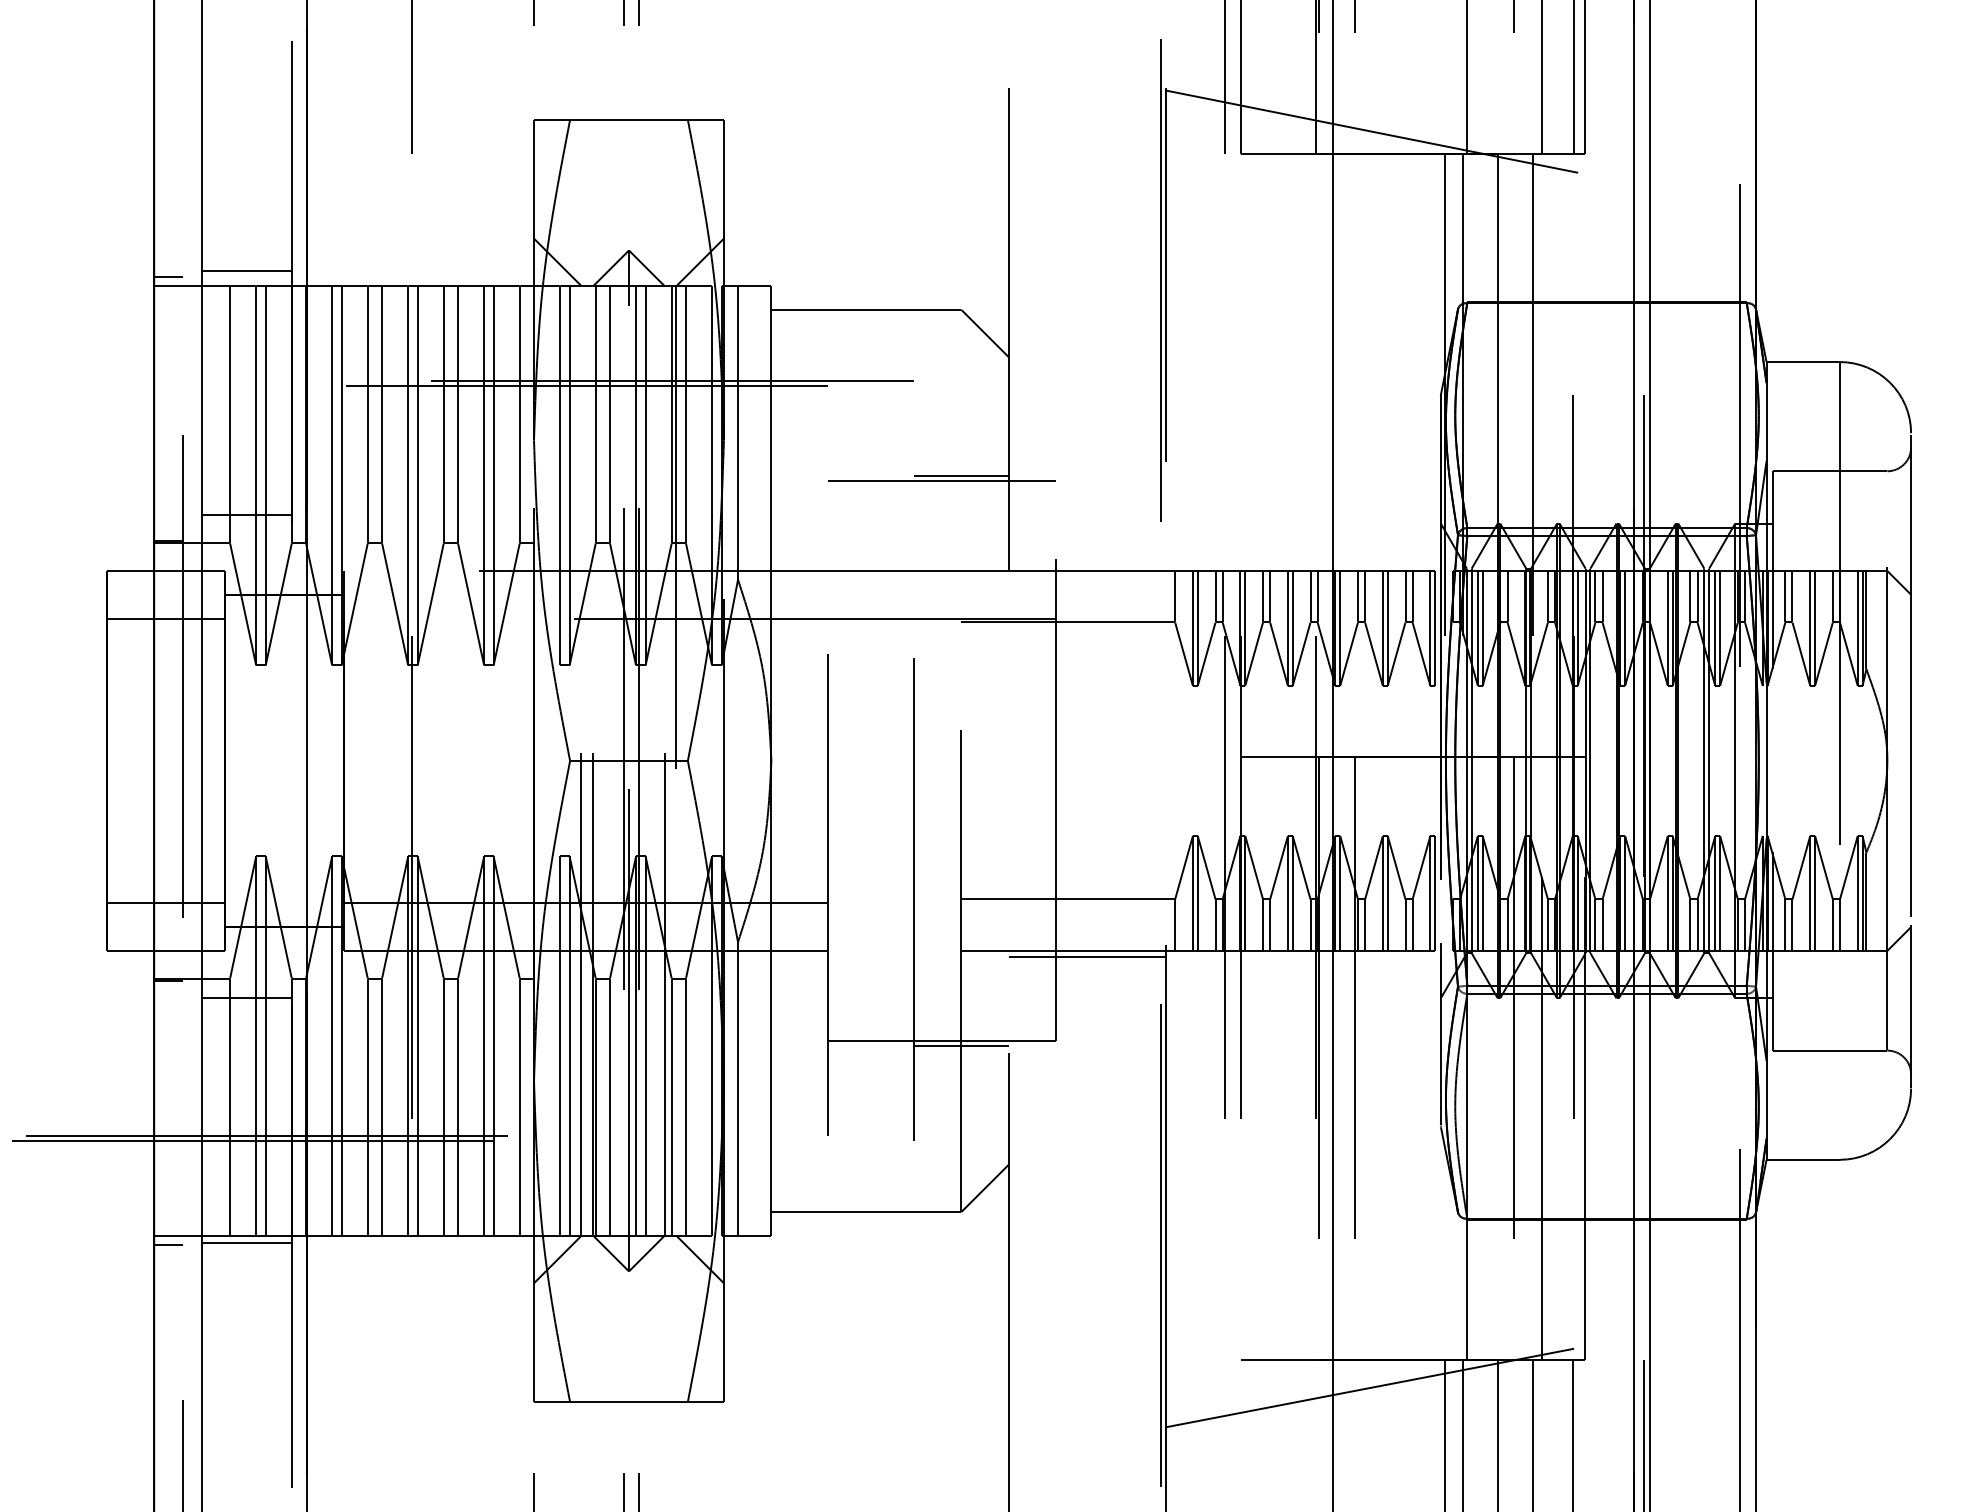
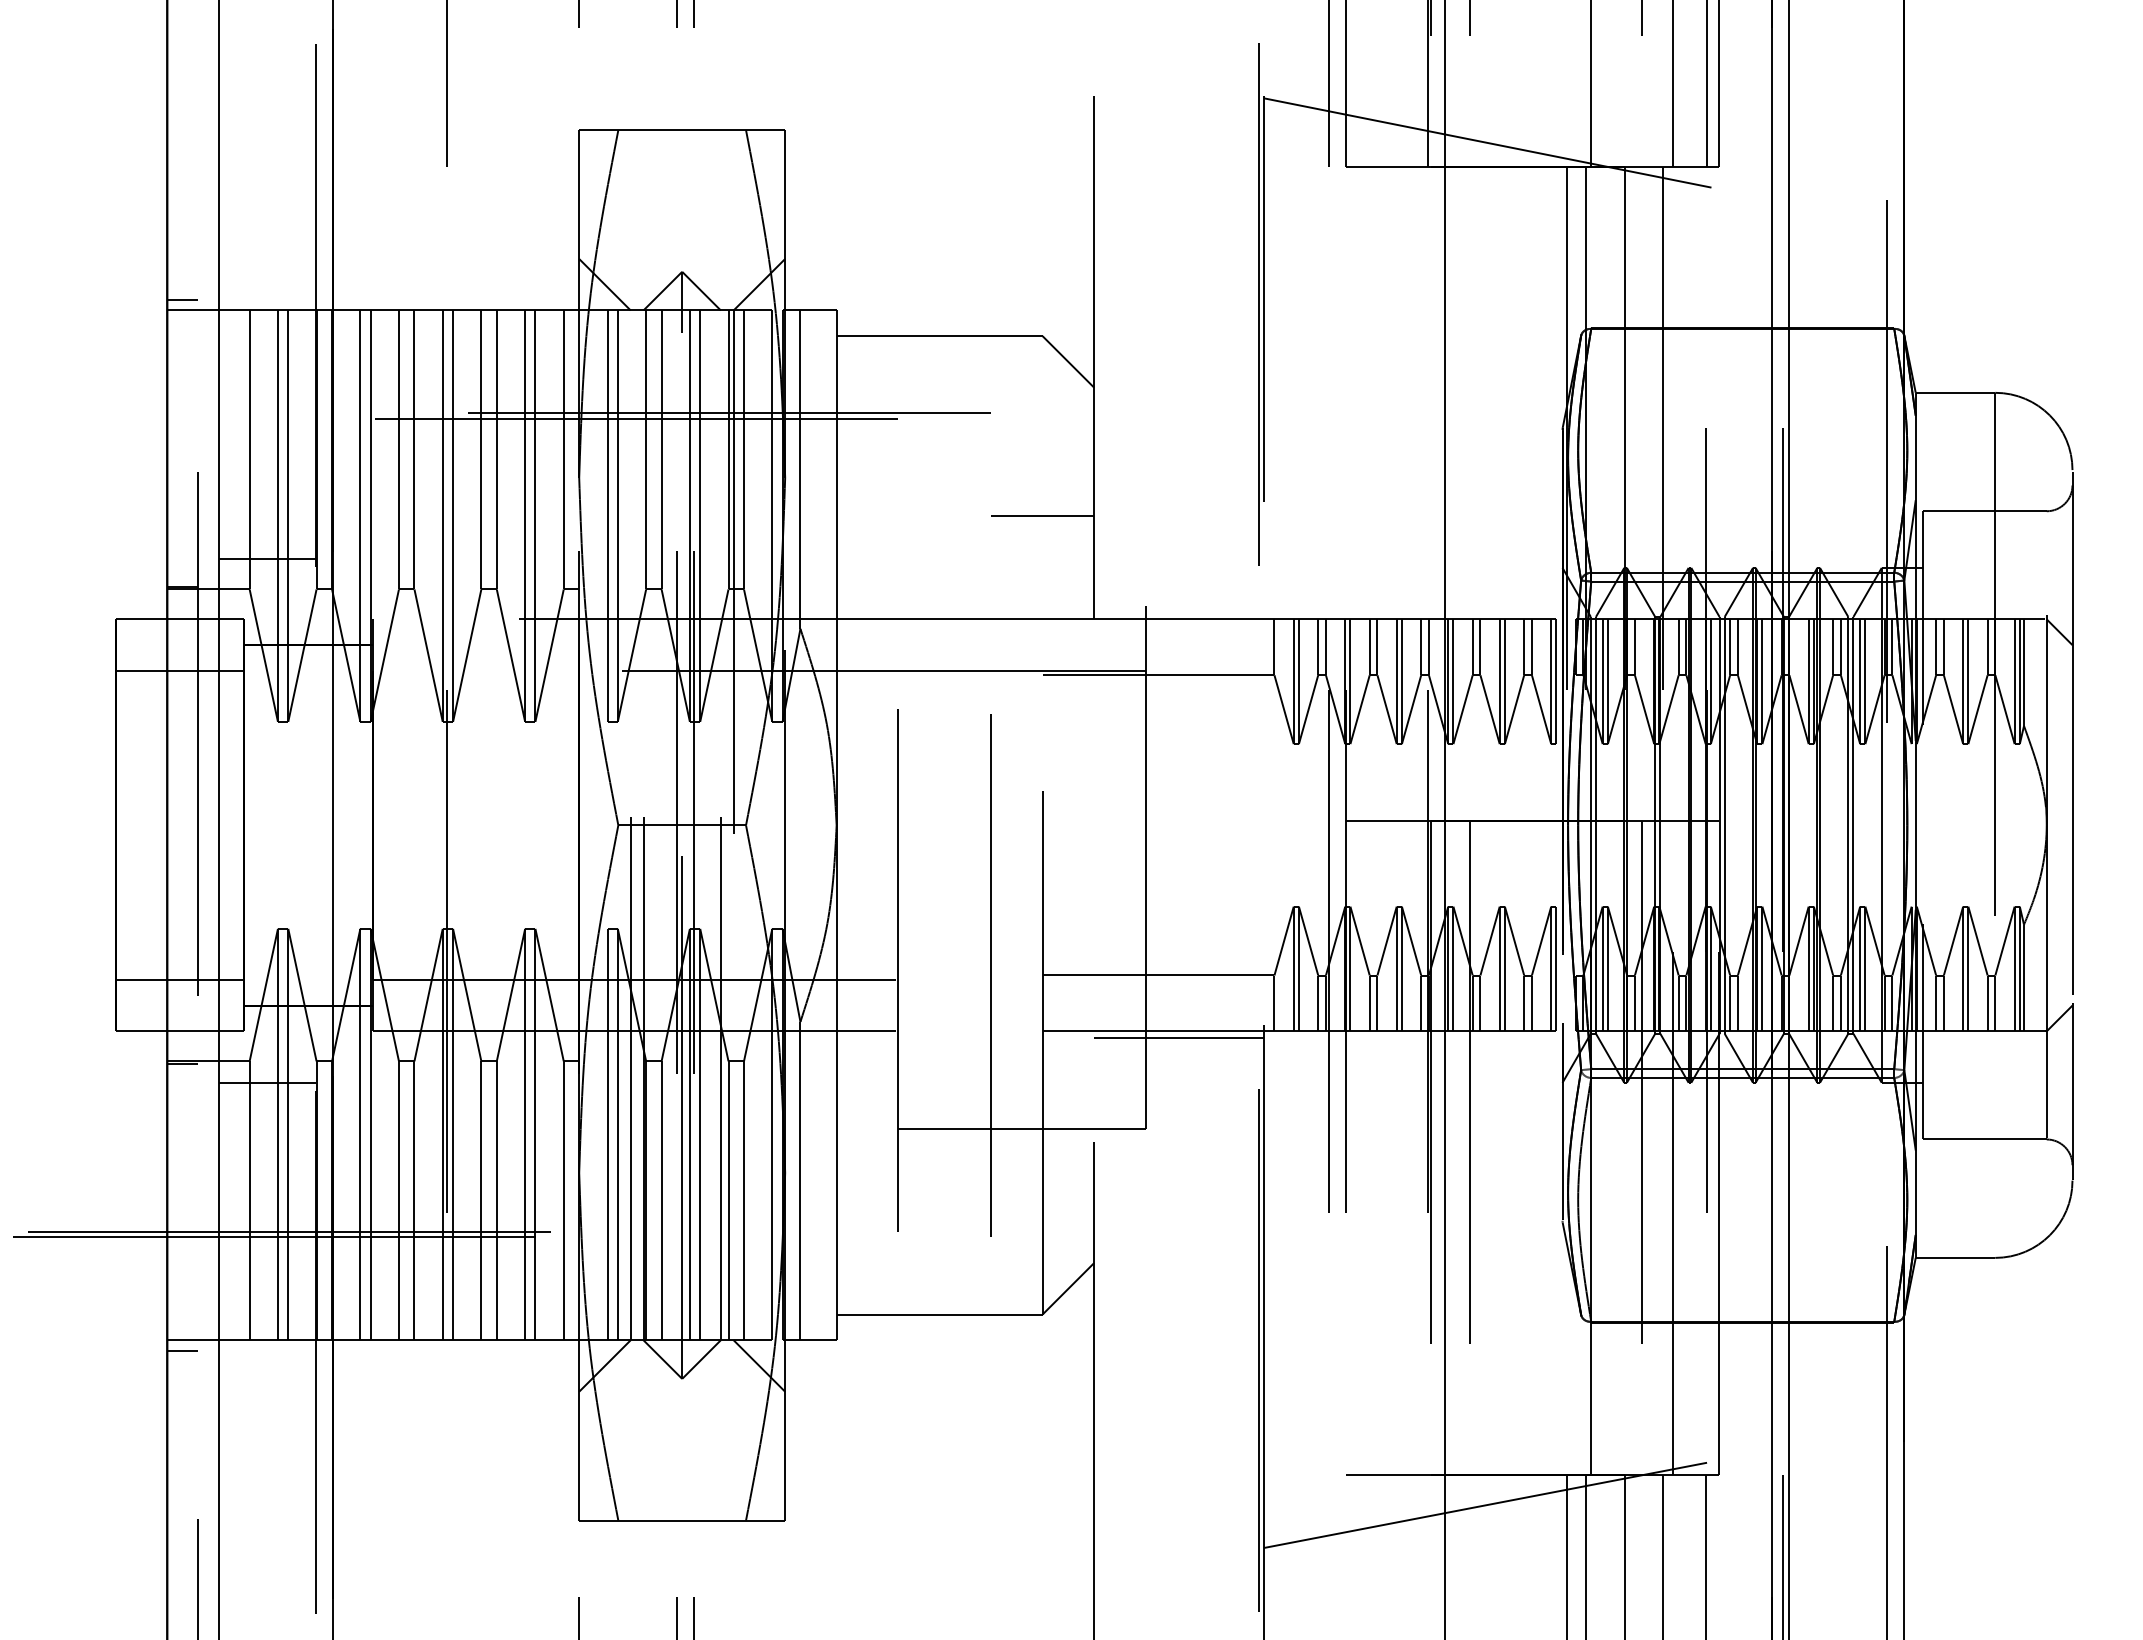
line: (246, 270) -> (267, 293), removed
line: (941, 480) -> (1021, 521), removed
line: (961, 1046) -> (1042, 1134), removed
line: (246, 1242) -> (267, 1347), removed

